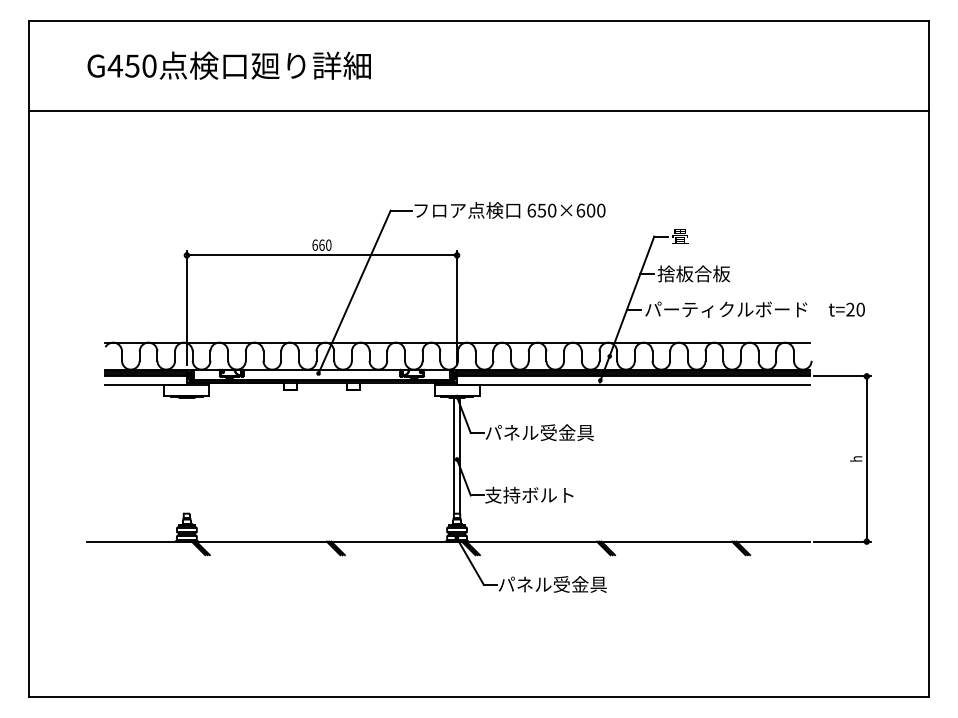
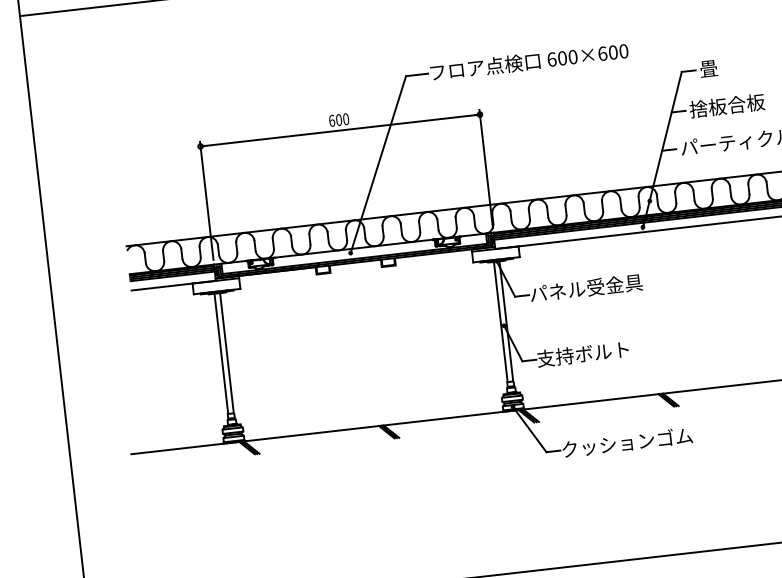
text: (541, 210) -> (562, 58), 650×600 -> 600×600
text: (321, 244) -> (338, 119), 660 -> 600
line: (184, 455) -> (221, 353), added
line: (189, 455) -> (226, 353), added
text: (561, 584) -> (626, 442), パネル受金具 -> クッションゴム

